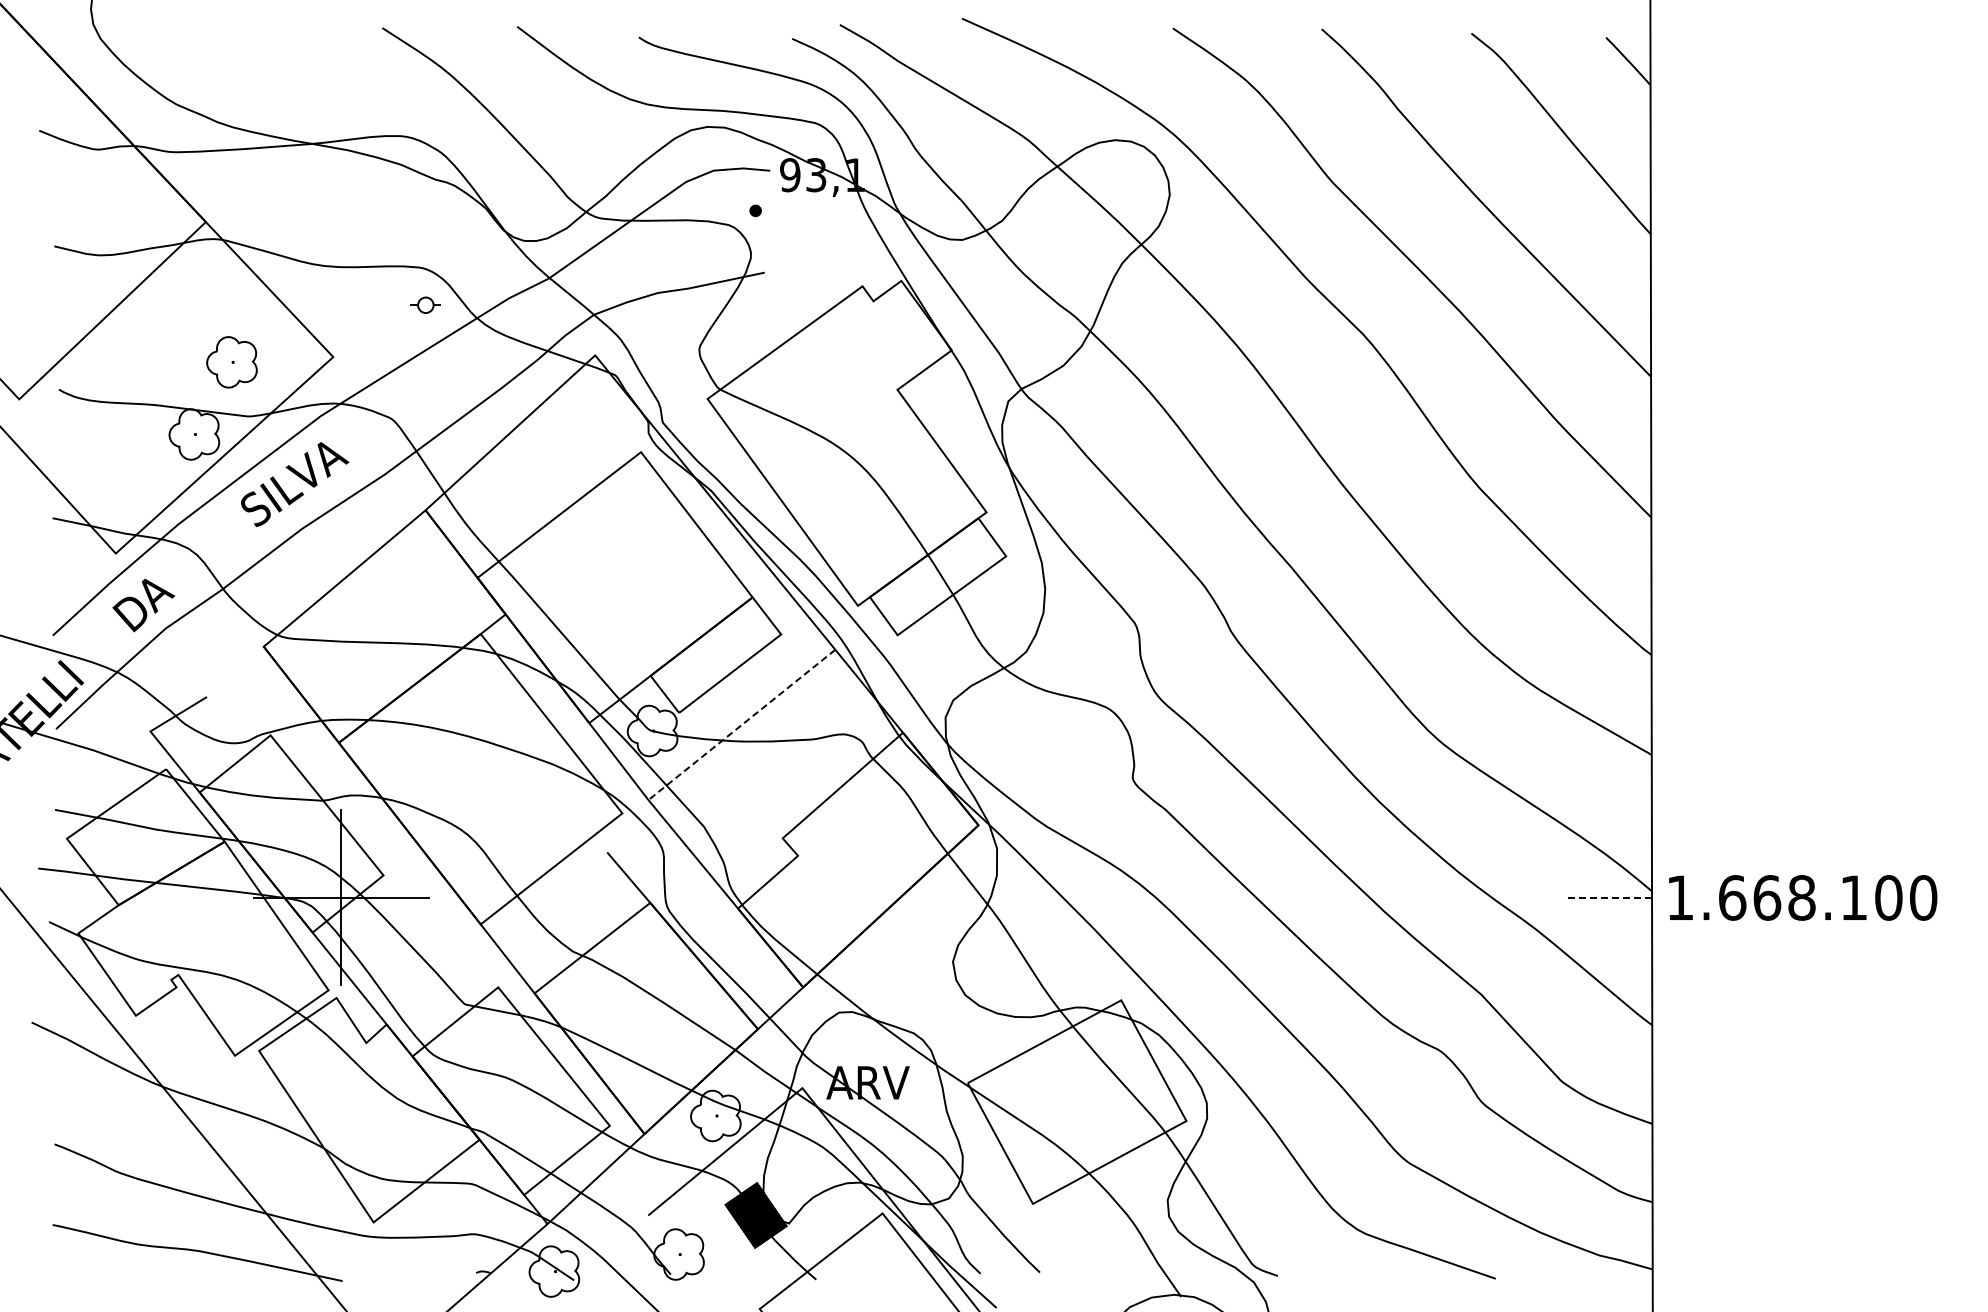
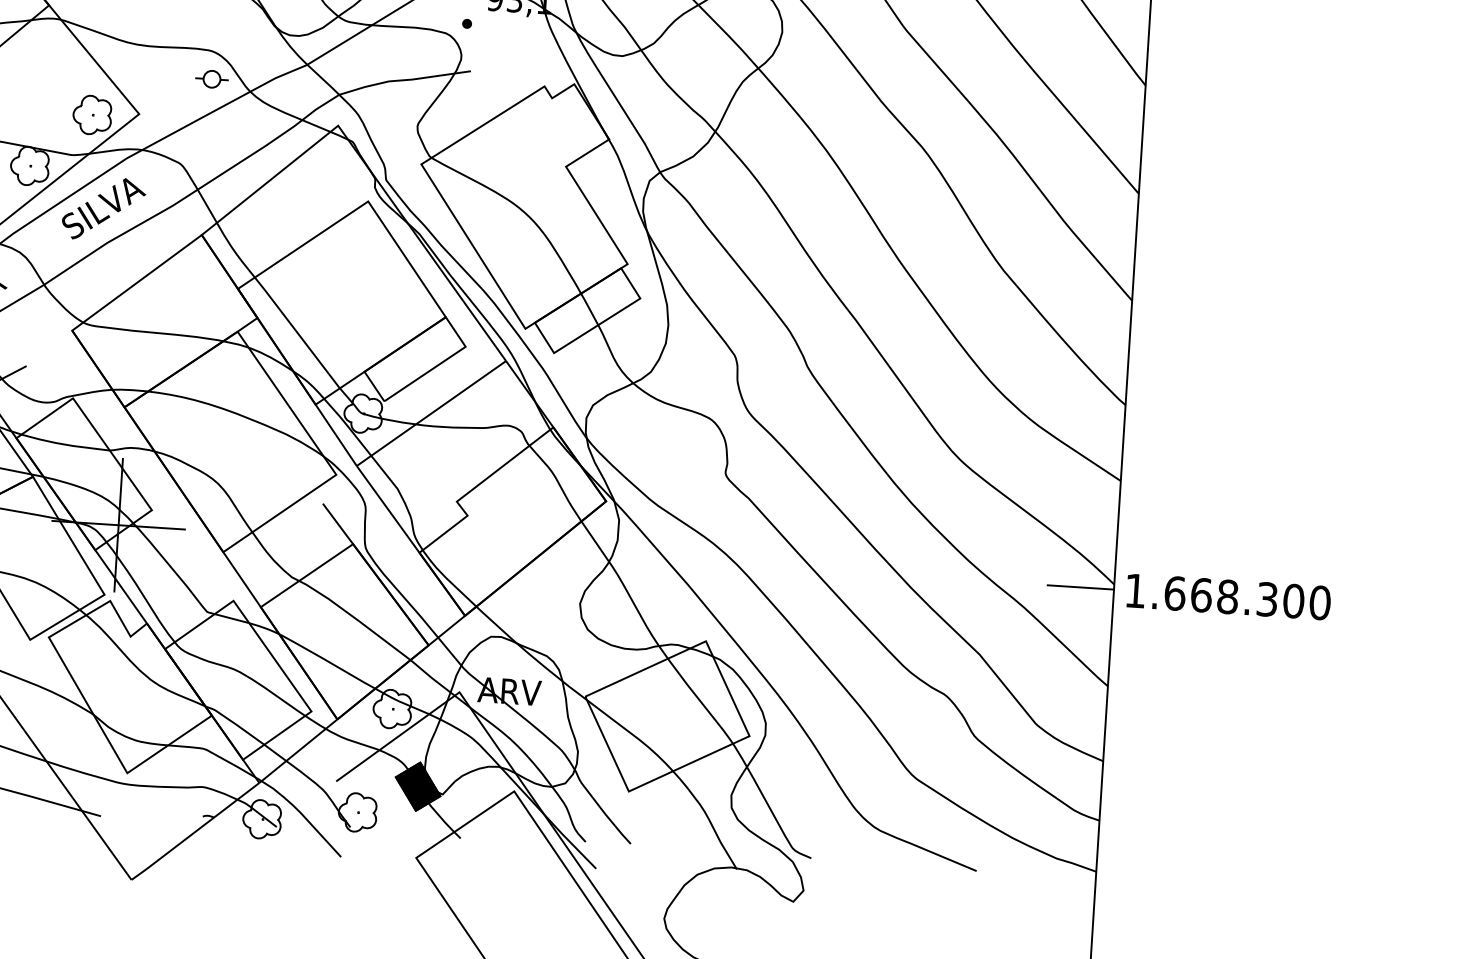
part: (425, 305) -> (211, 79), size x1.43
part: (231, 362) -> (92, 115), moved
line: (741, 724) -> (431, 413), dashed -> solid
line: (1607, 897) -> (1080, 587), dashed -> solid
text: (1854, 897) -> (1267, 599), 1.668.100 -> 1.668.300

